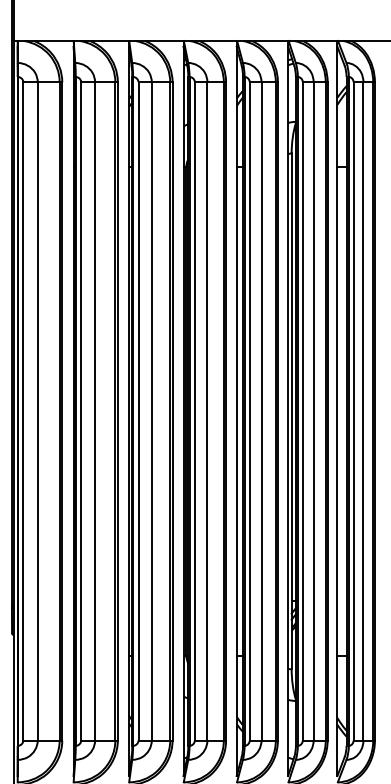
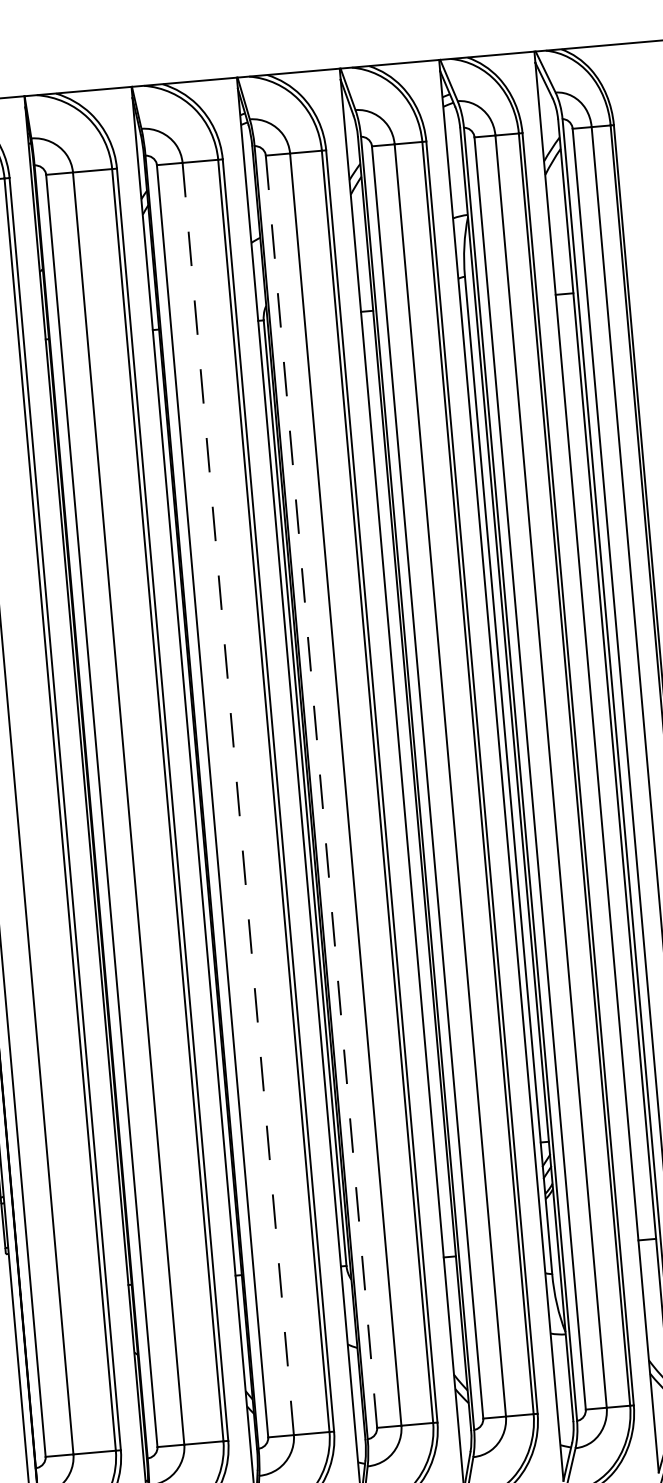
line: (151, 411) -> (237, 799), solid -> dashed
line: (194, 411) -> (320, 791), solid -> dashed

